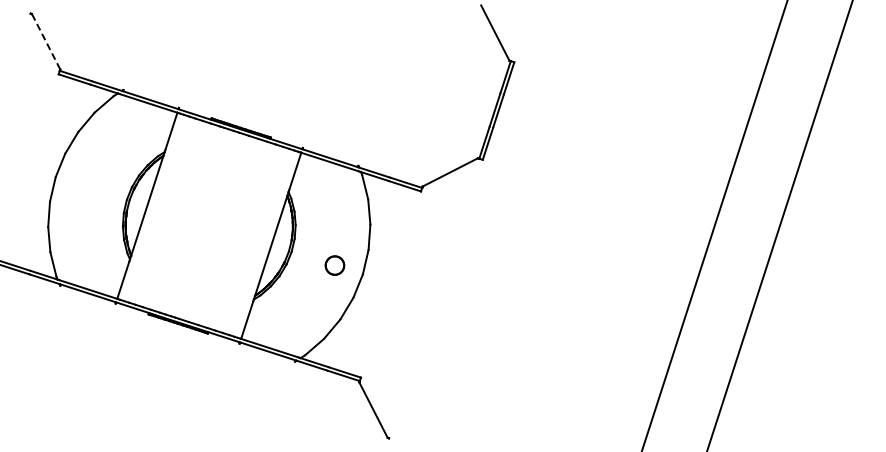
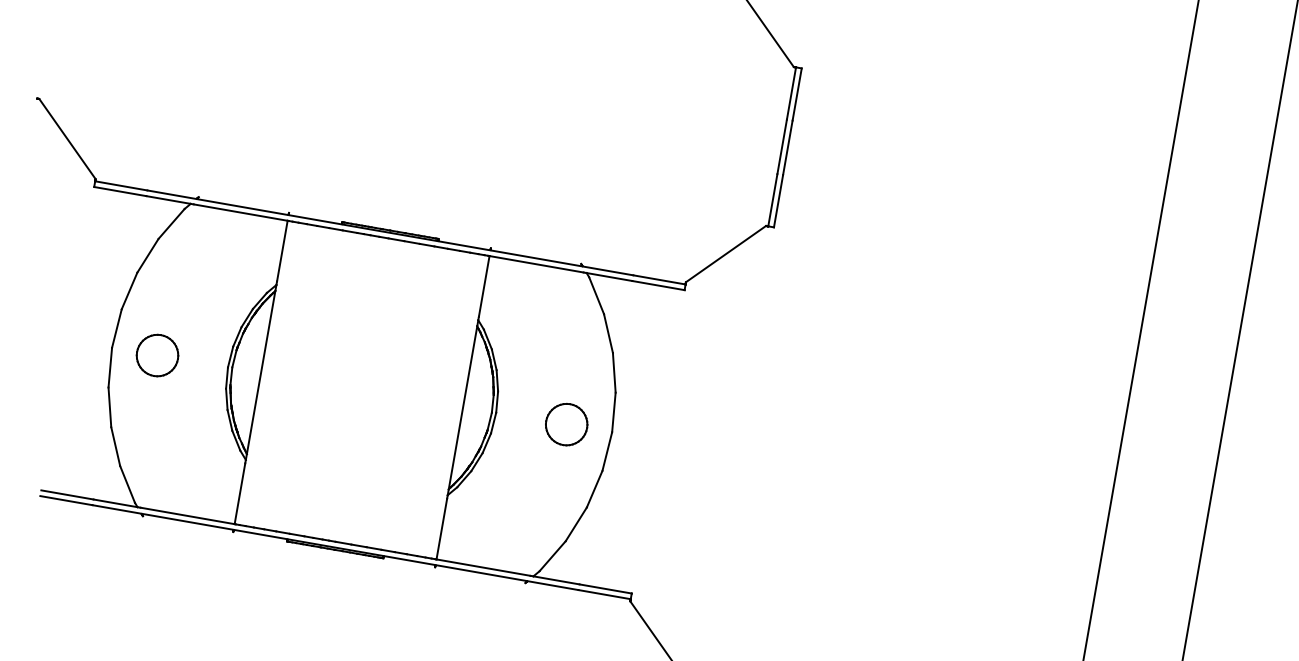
line: (45, 41) -> (66, 138), dashed -> solid
part: (83, 185) -> (157, 354), added
part: (334, 265) -> (565, 424), size x1.43

